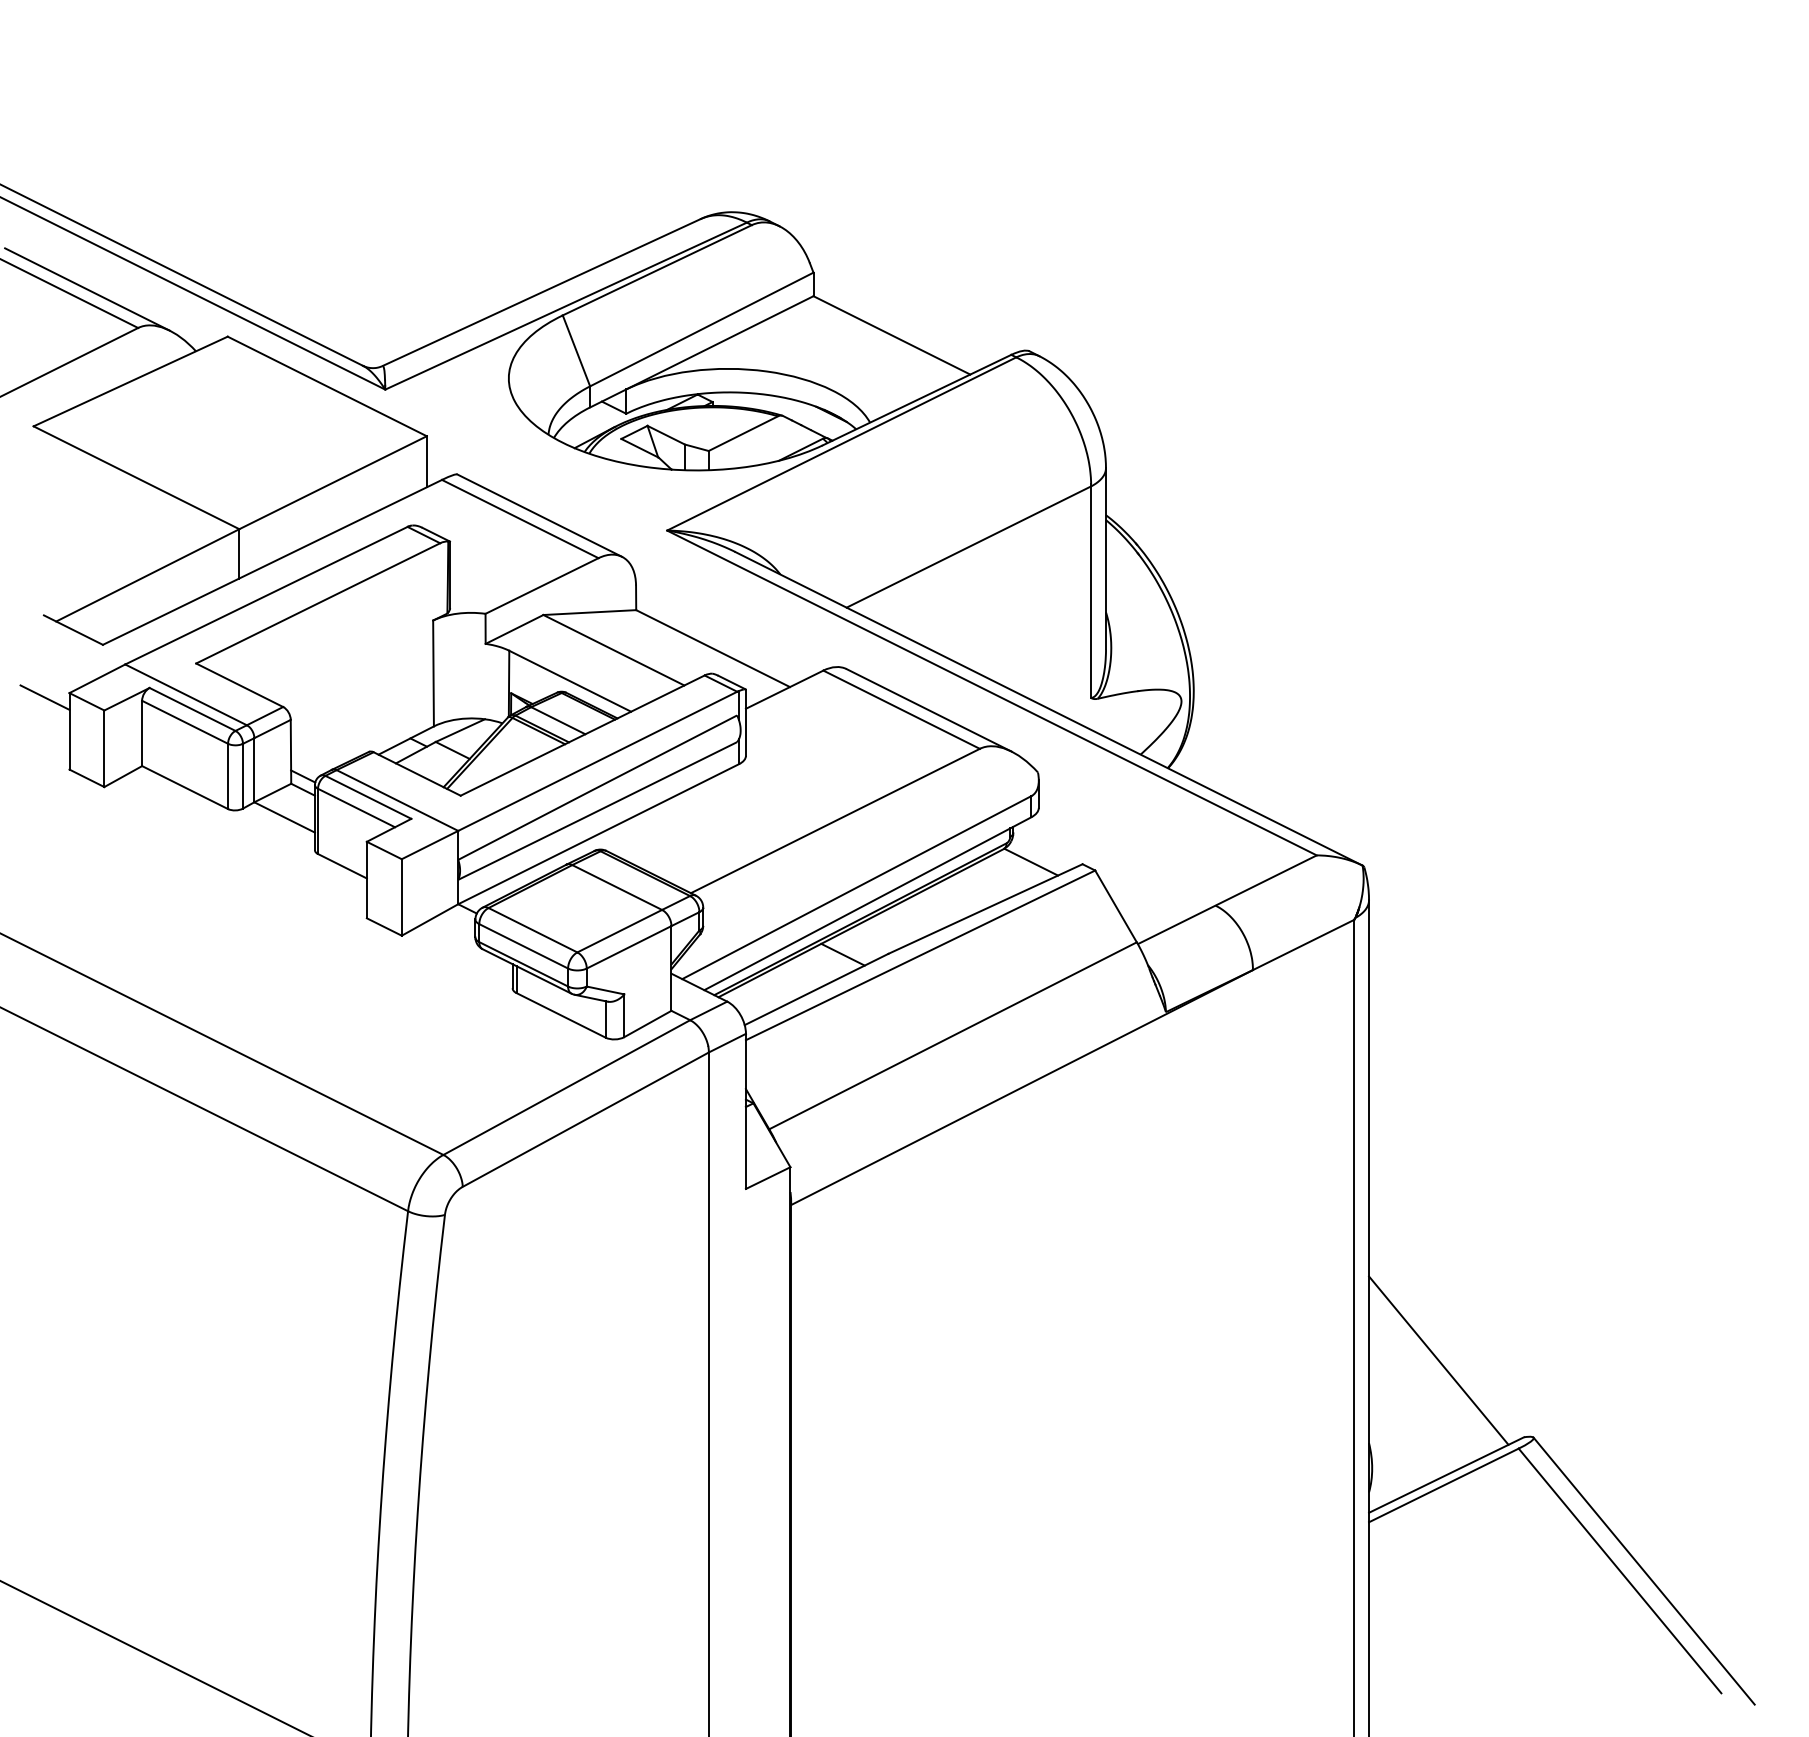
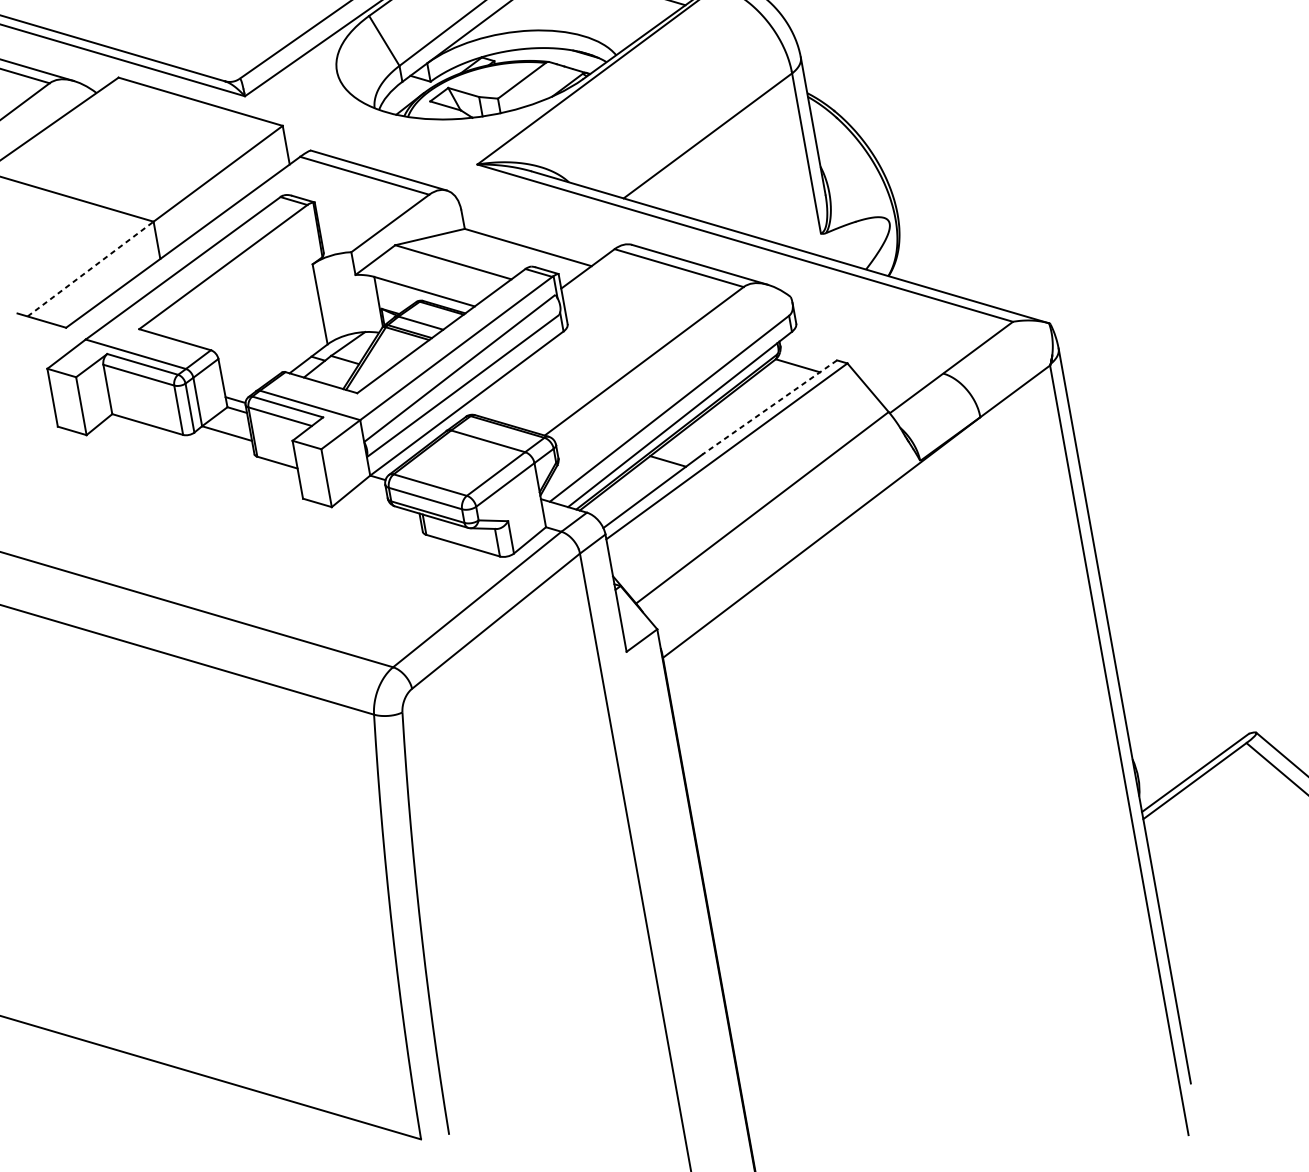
line: (147, 575) -> (90, 269), solid -> dashed
line: (44, 697) -> (29, 375), removed
line: (985, 909) -> (769, 407), solid -> dashed
line: (1438, 1360) -> (1173, 687), removed

